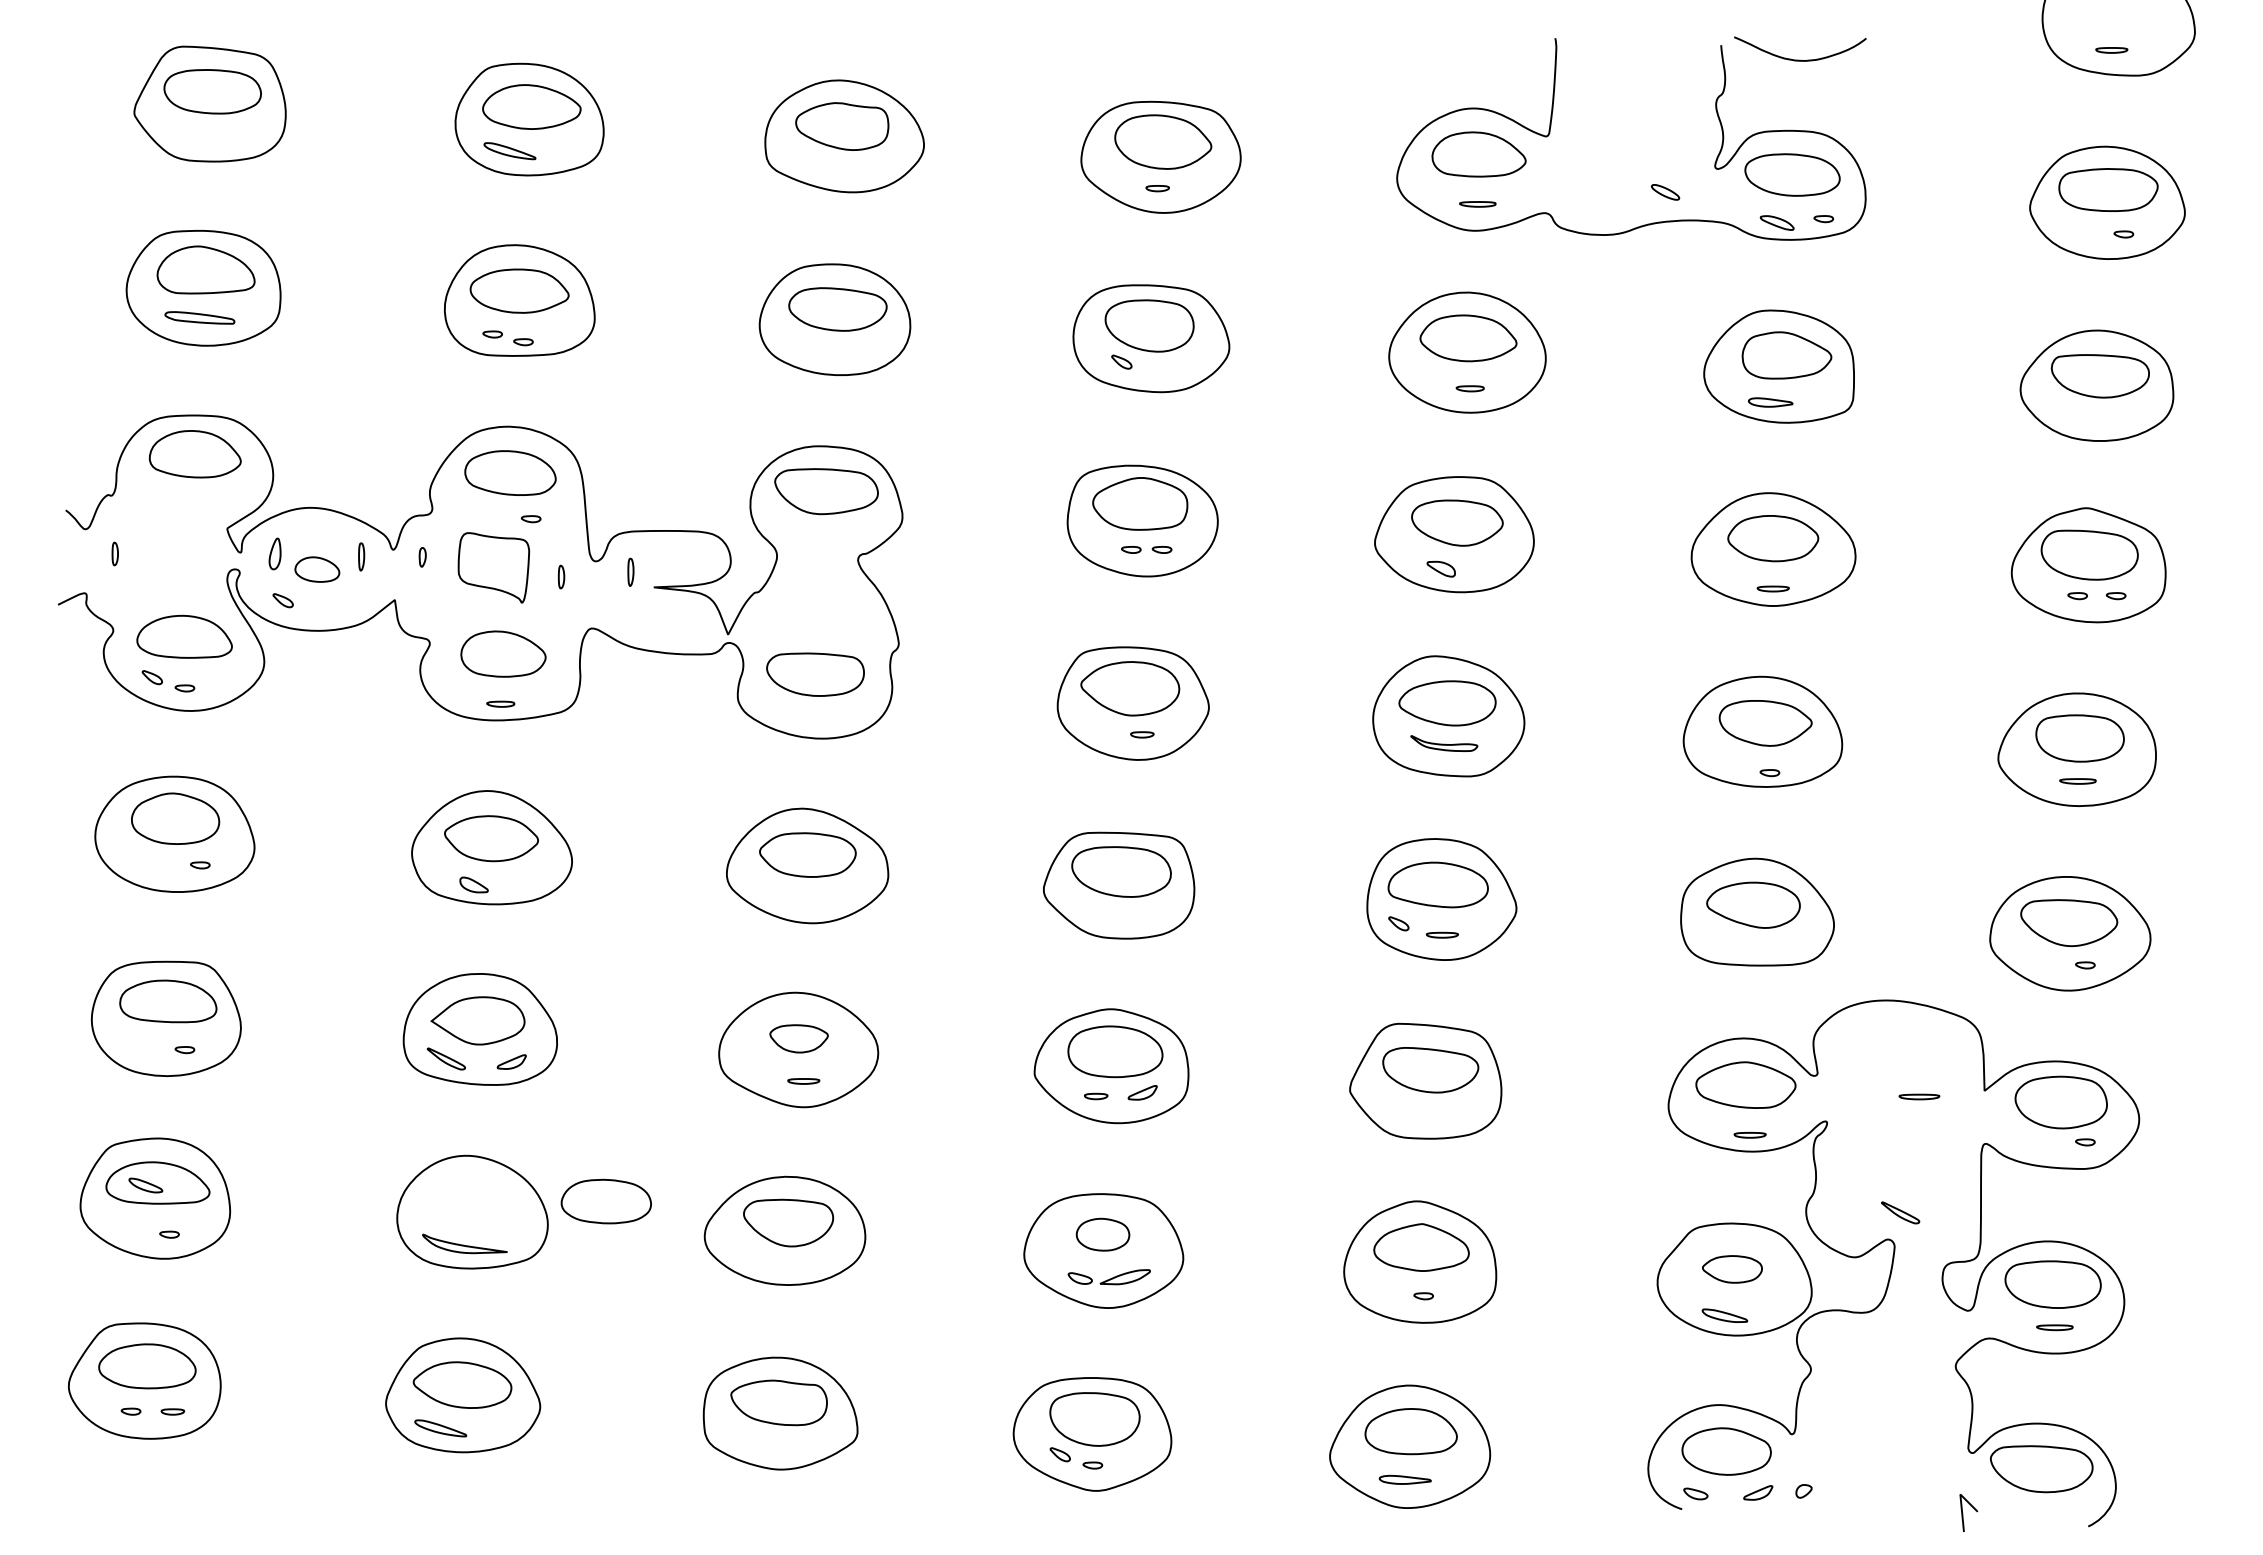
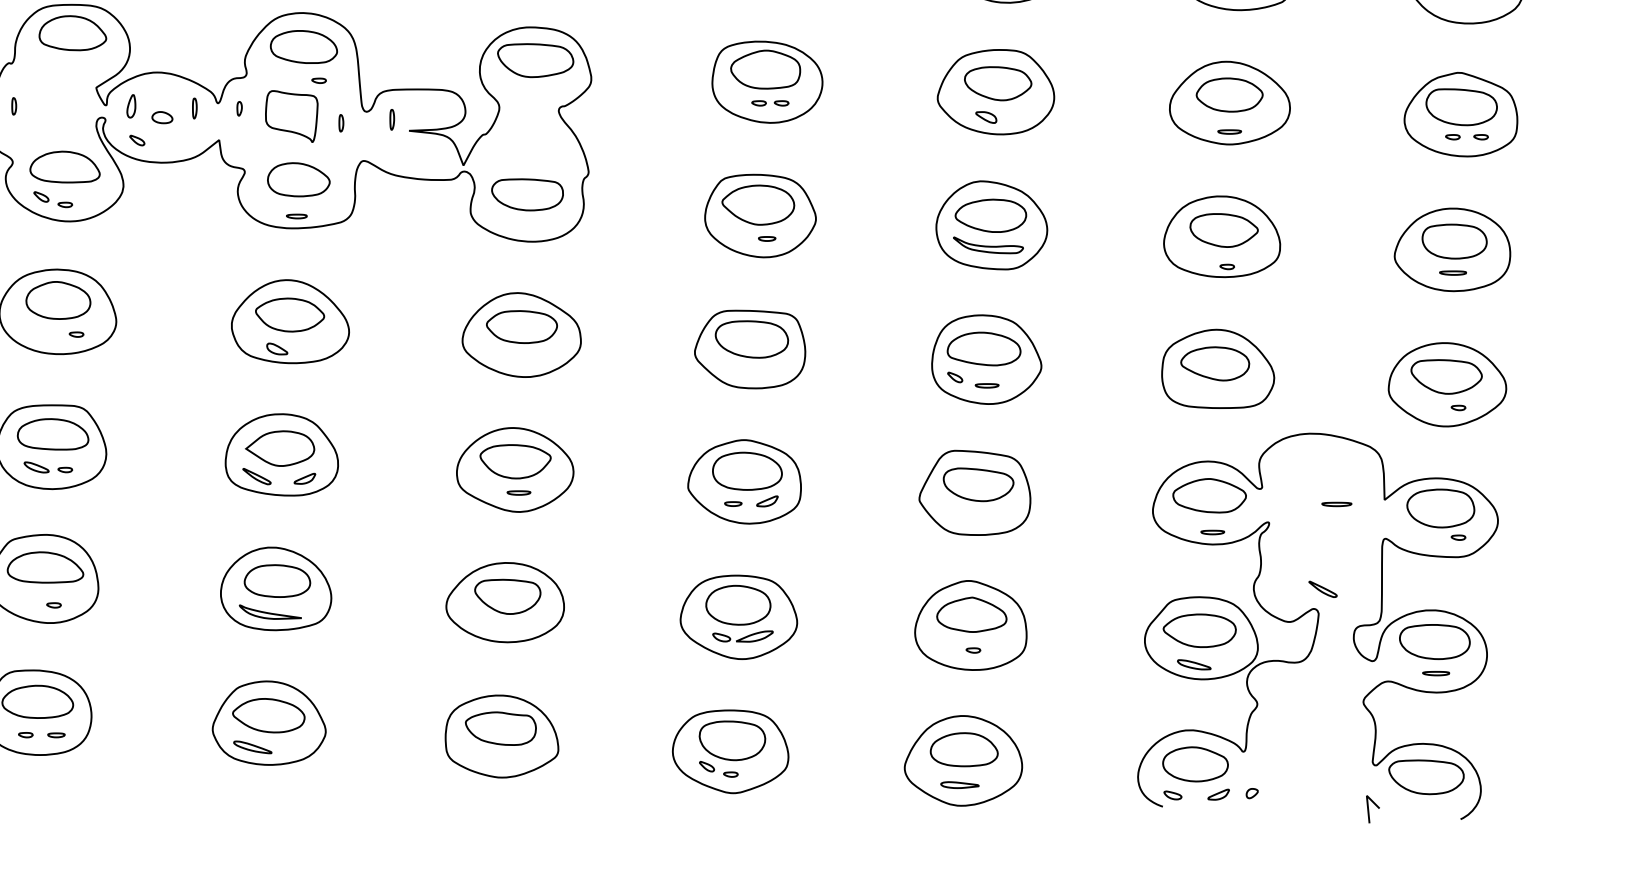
part: (317, 568) -> (162, 117), size x0.62
part: (1444, 743) -> (988, 245), size x1.43
part: (798, 1038) -> (515, 461), size x1.67
part: (145, 1185) -> (36, 467), moved
part: (605, 1201) -> (276, 581), moved
part: (1102, 1234) -> (737, 605), size x1.67
part: (1732, 1269) -> (1199, 630), size x1.67

